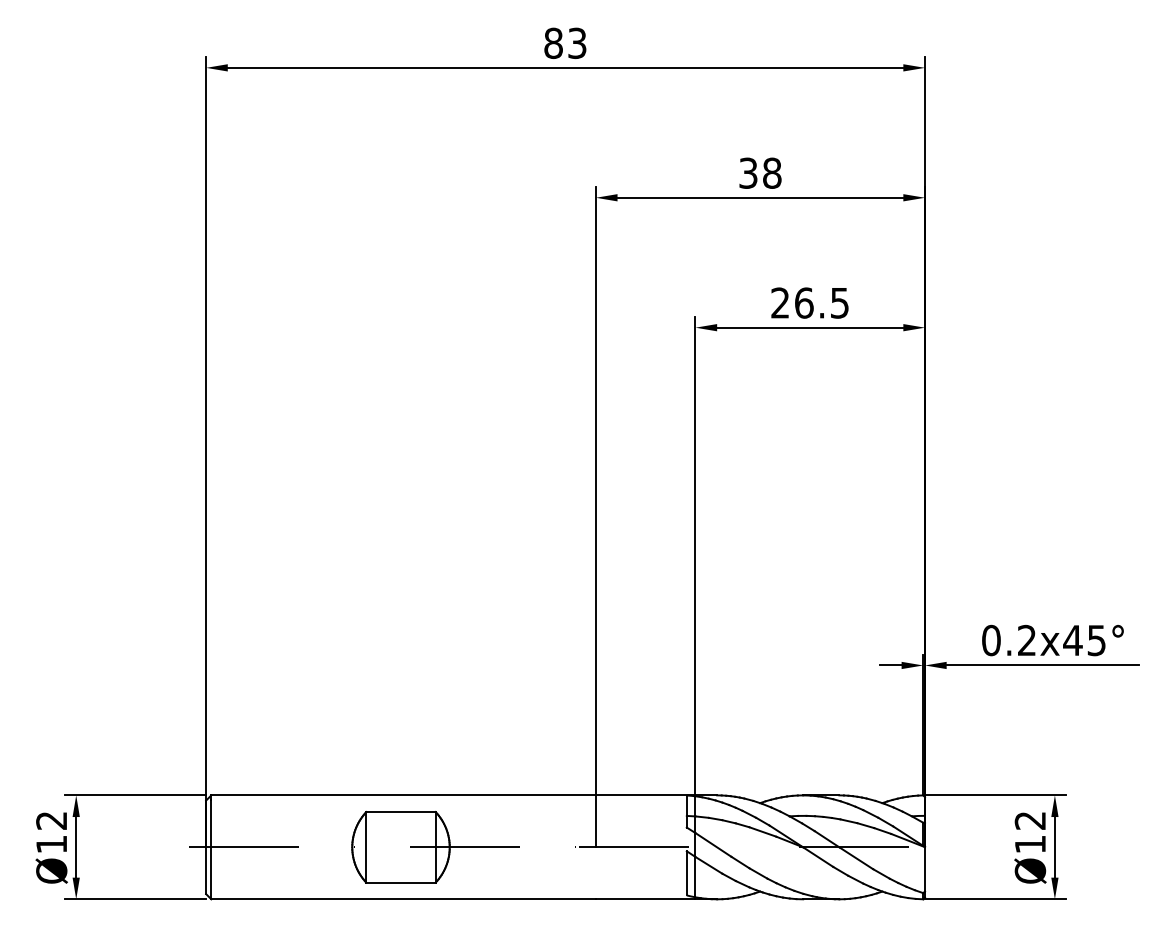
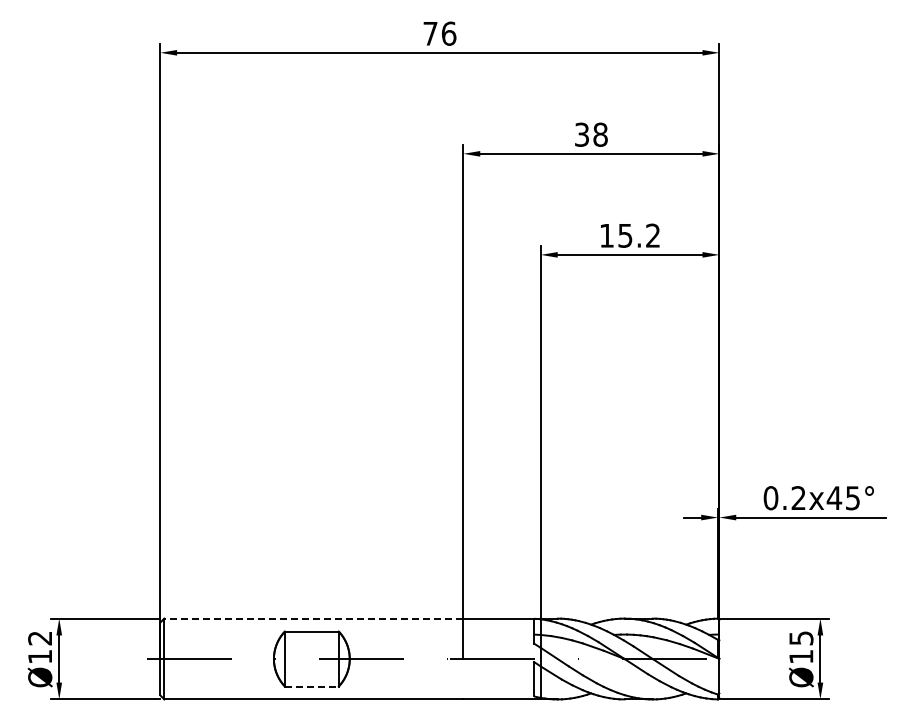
text: (565, 43) -> (439, 33), 83 -> 76
text: (809, 302) -> (629, 235), 26.5 -> 15.2
line: (403, 795) -> (313, 618), solid -> dashed
text: (1030, 820) -> (801, 638), Ø12 -> Ø15
line: (400, 882) -> (311, 686), solid -> dashed

